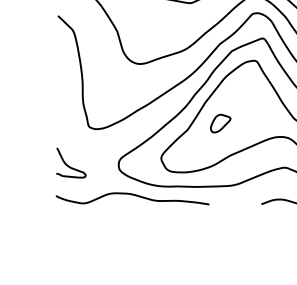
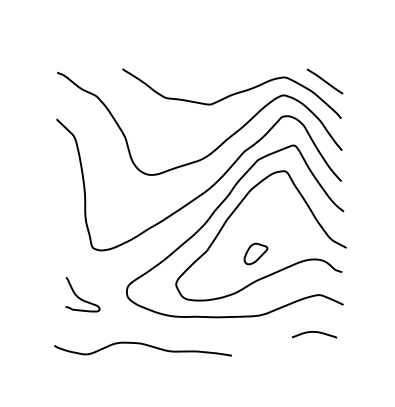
part: (220, 123) -> (255, 253), moved
curve: (69, 165) -> (80, 297), moved
curve: (133, 195) -> (143, 345), moved

